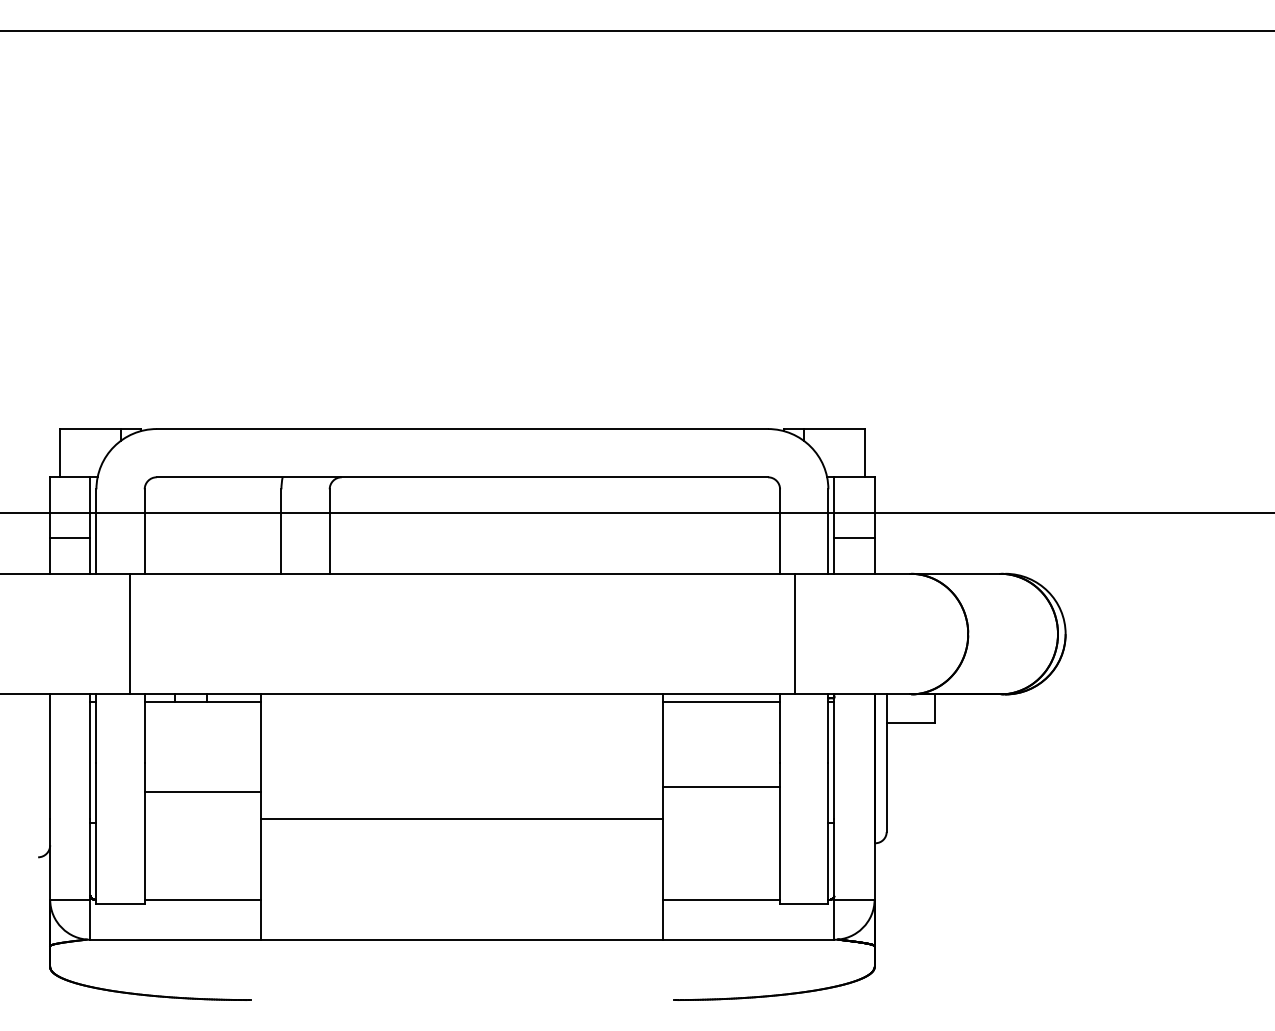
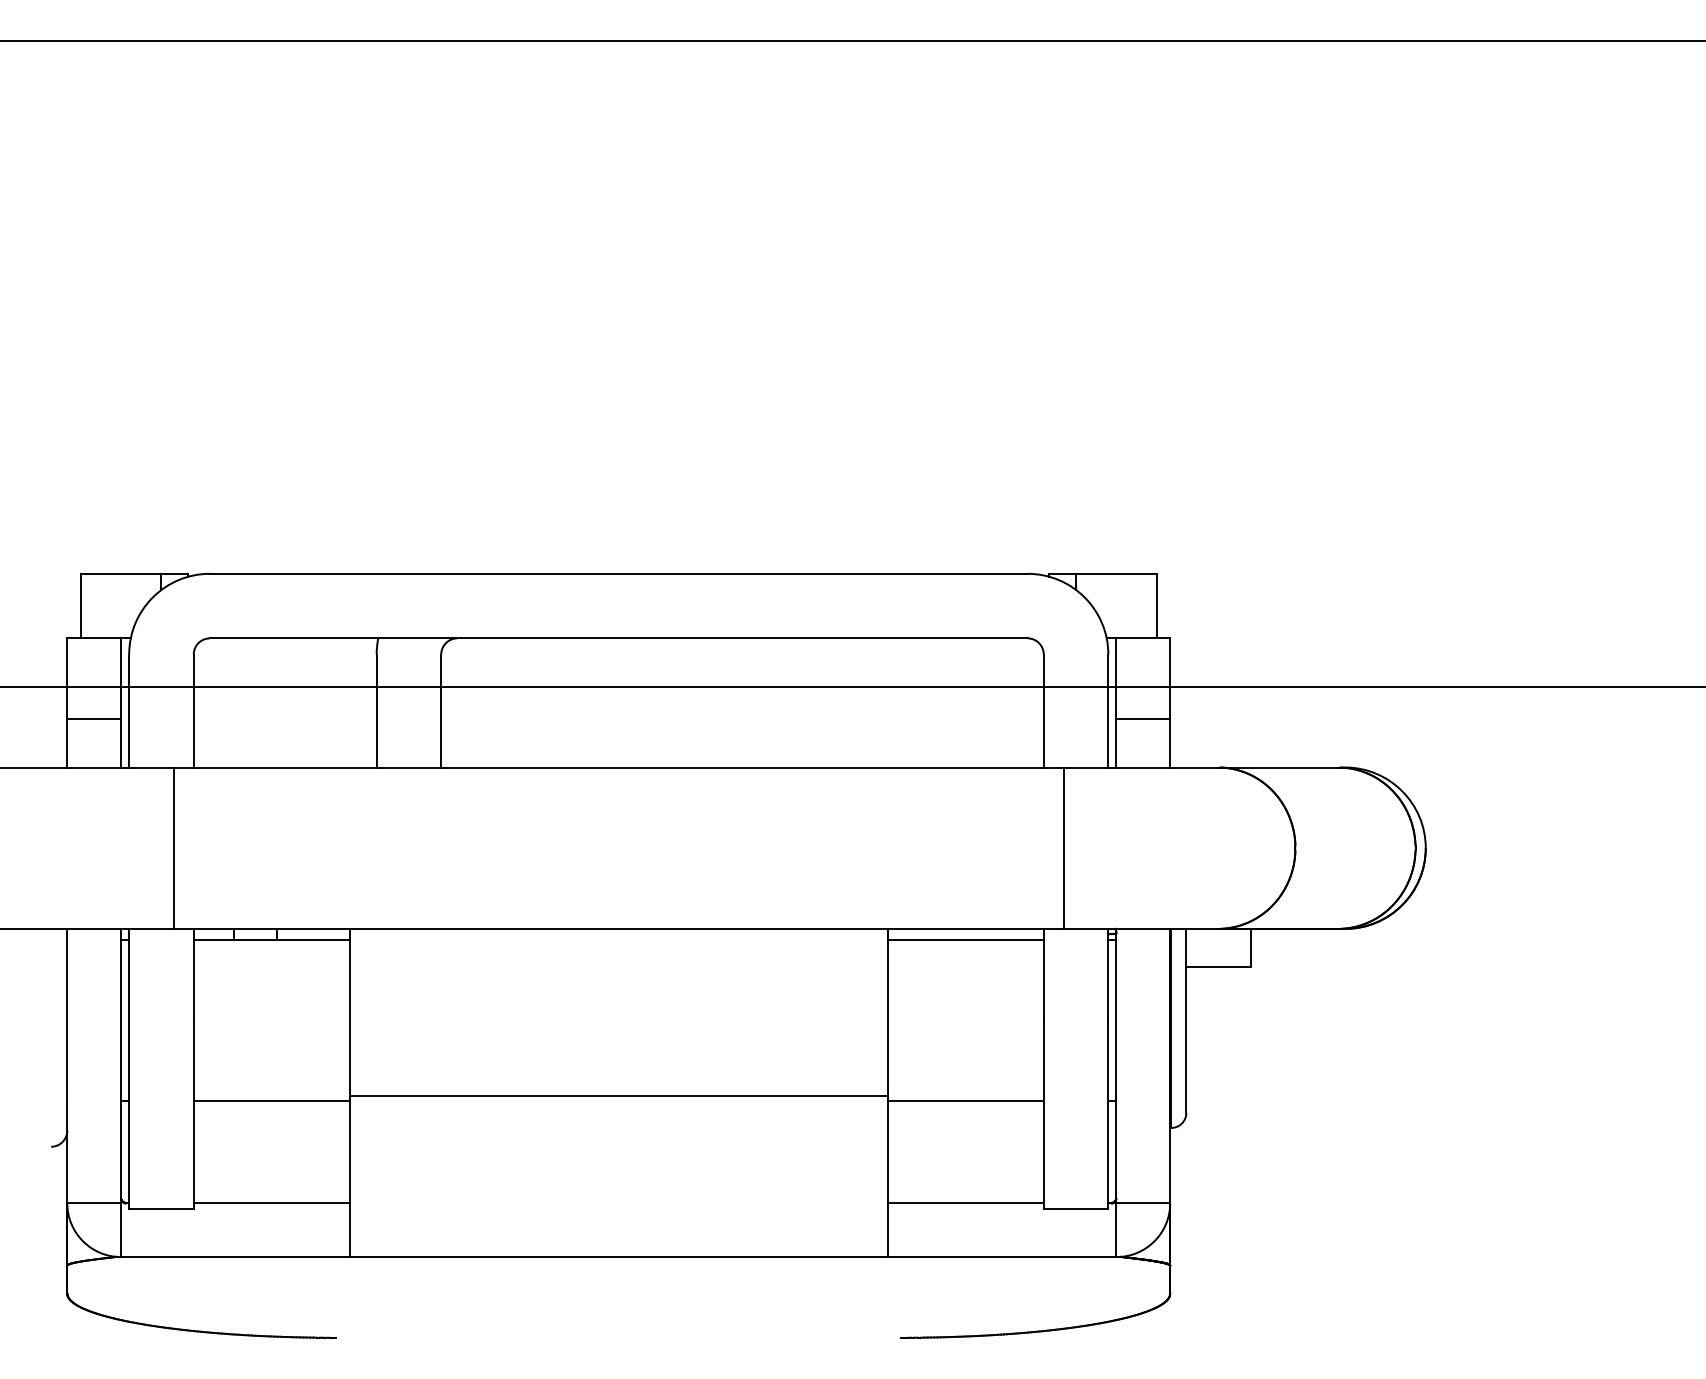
line: (721, 786) -> (965, 1101), moved
line: (202, 792) -> (271, 1101), moved

